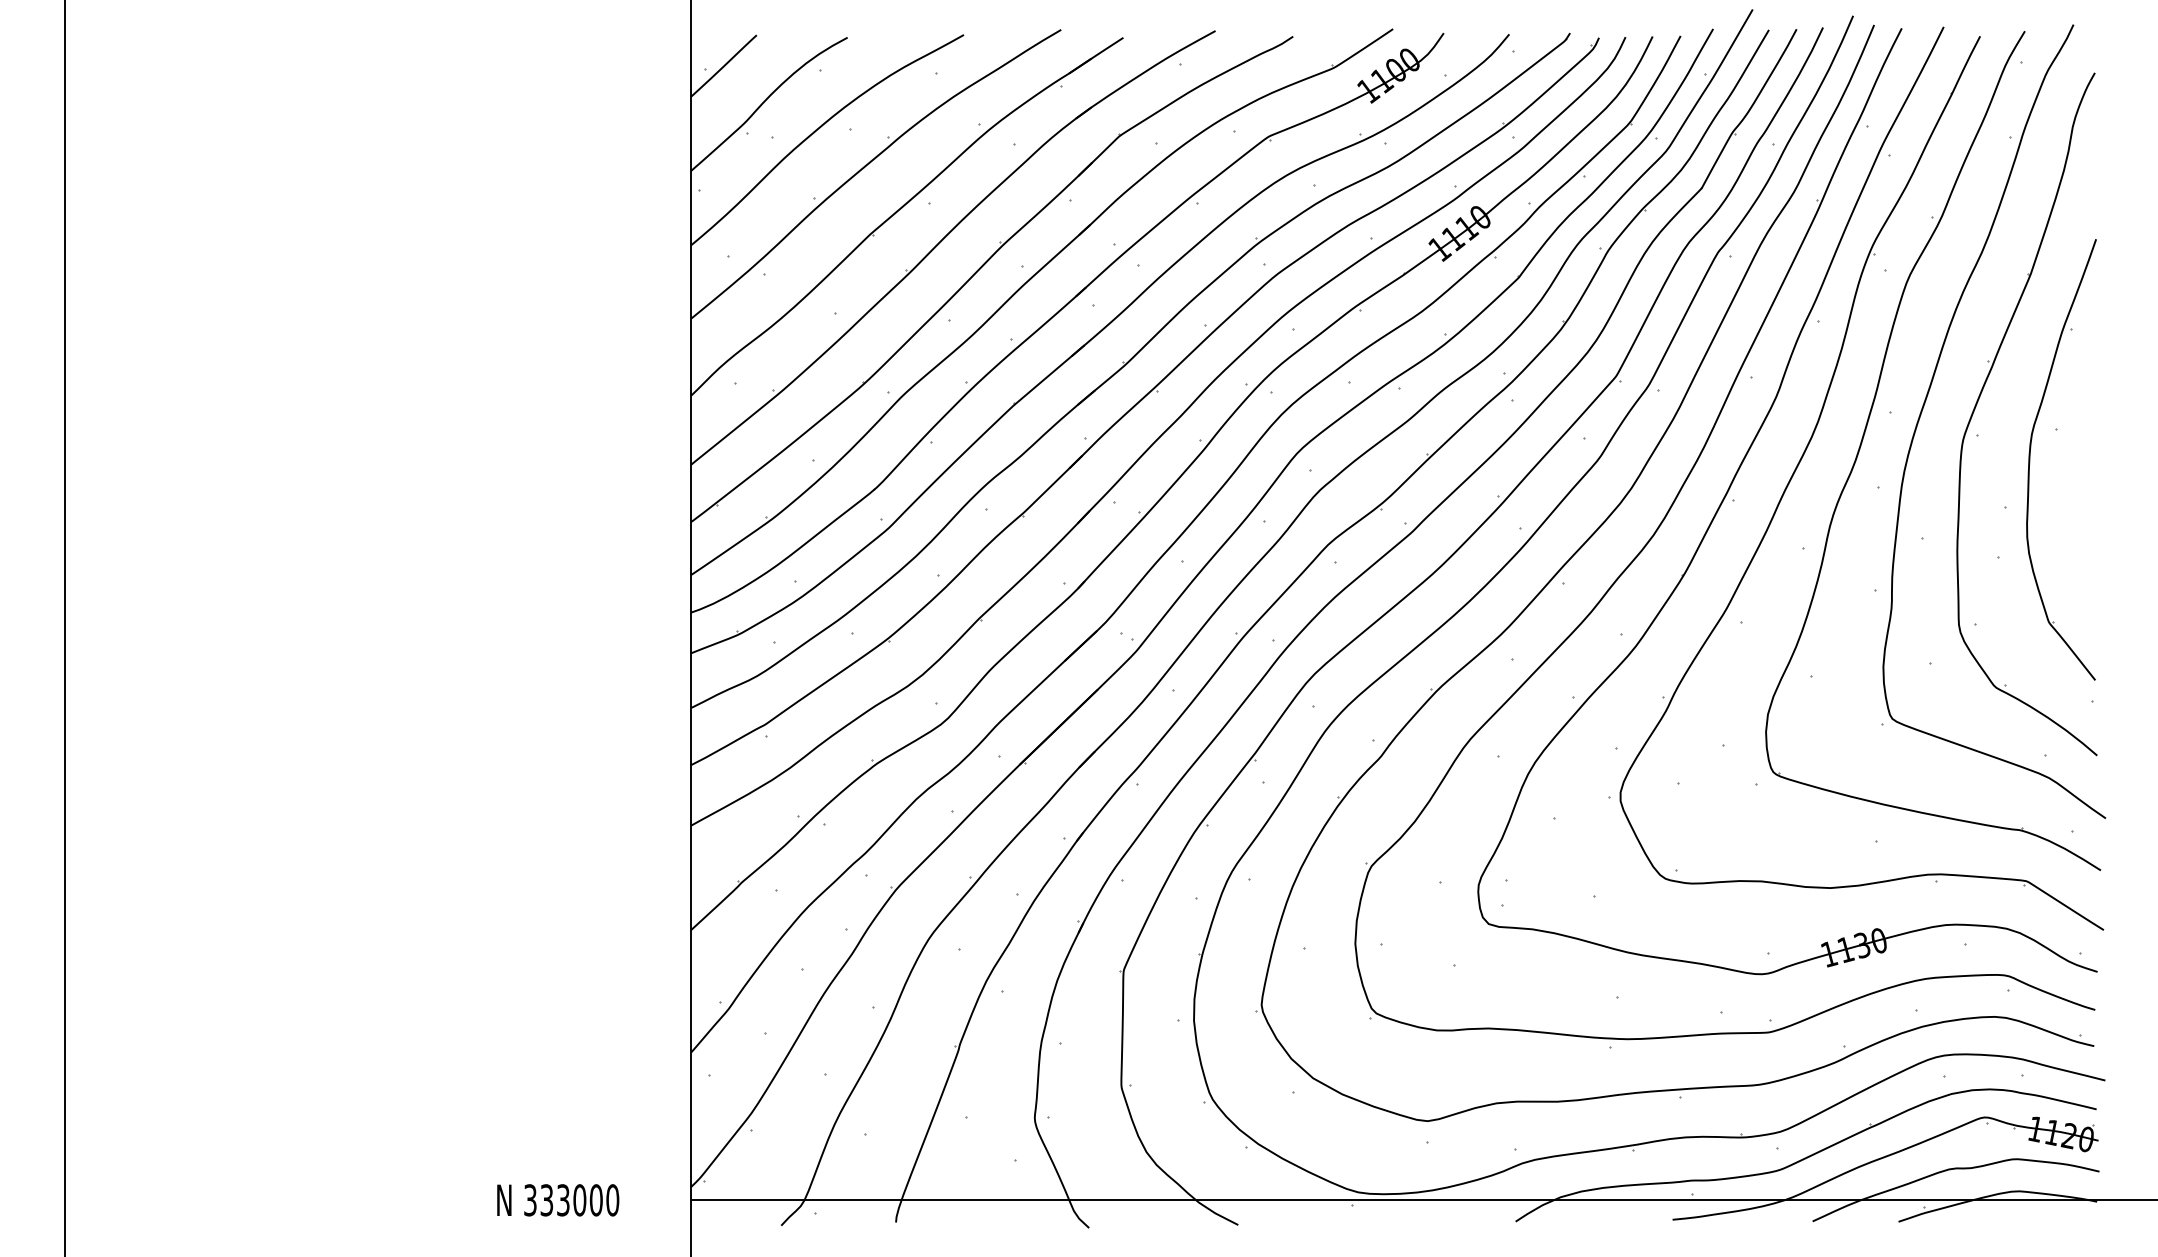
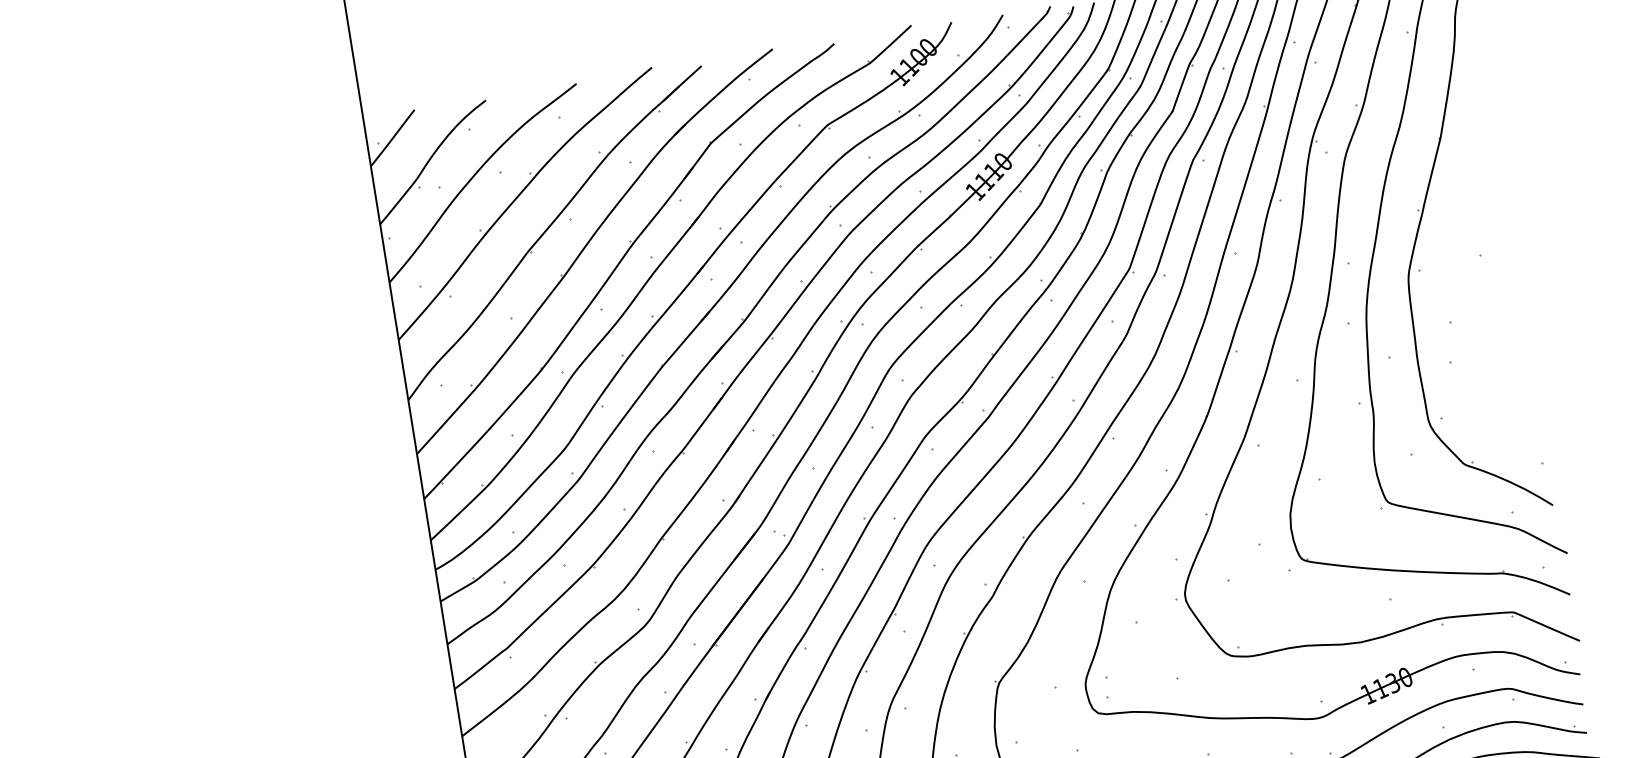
part: (2030, 459) -> (1463, 282), removed

